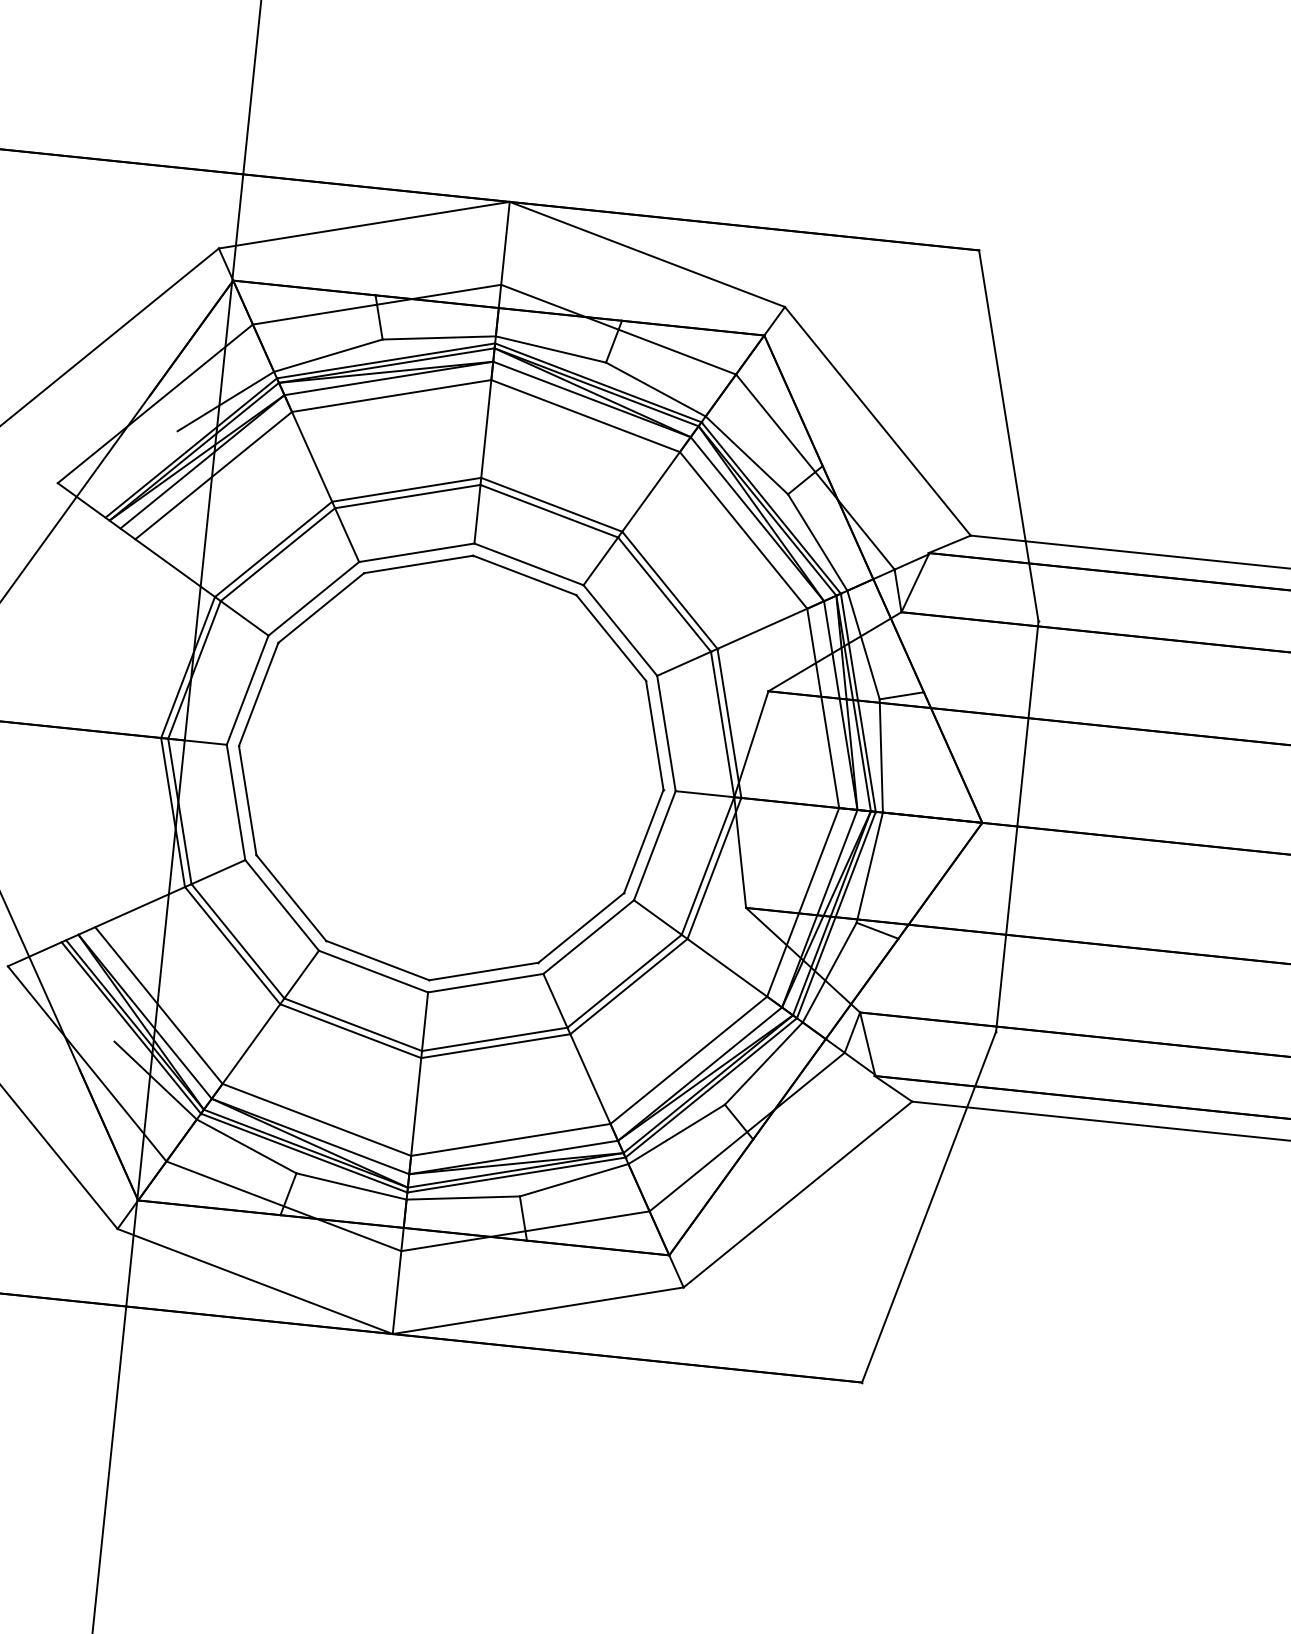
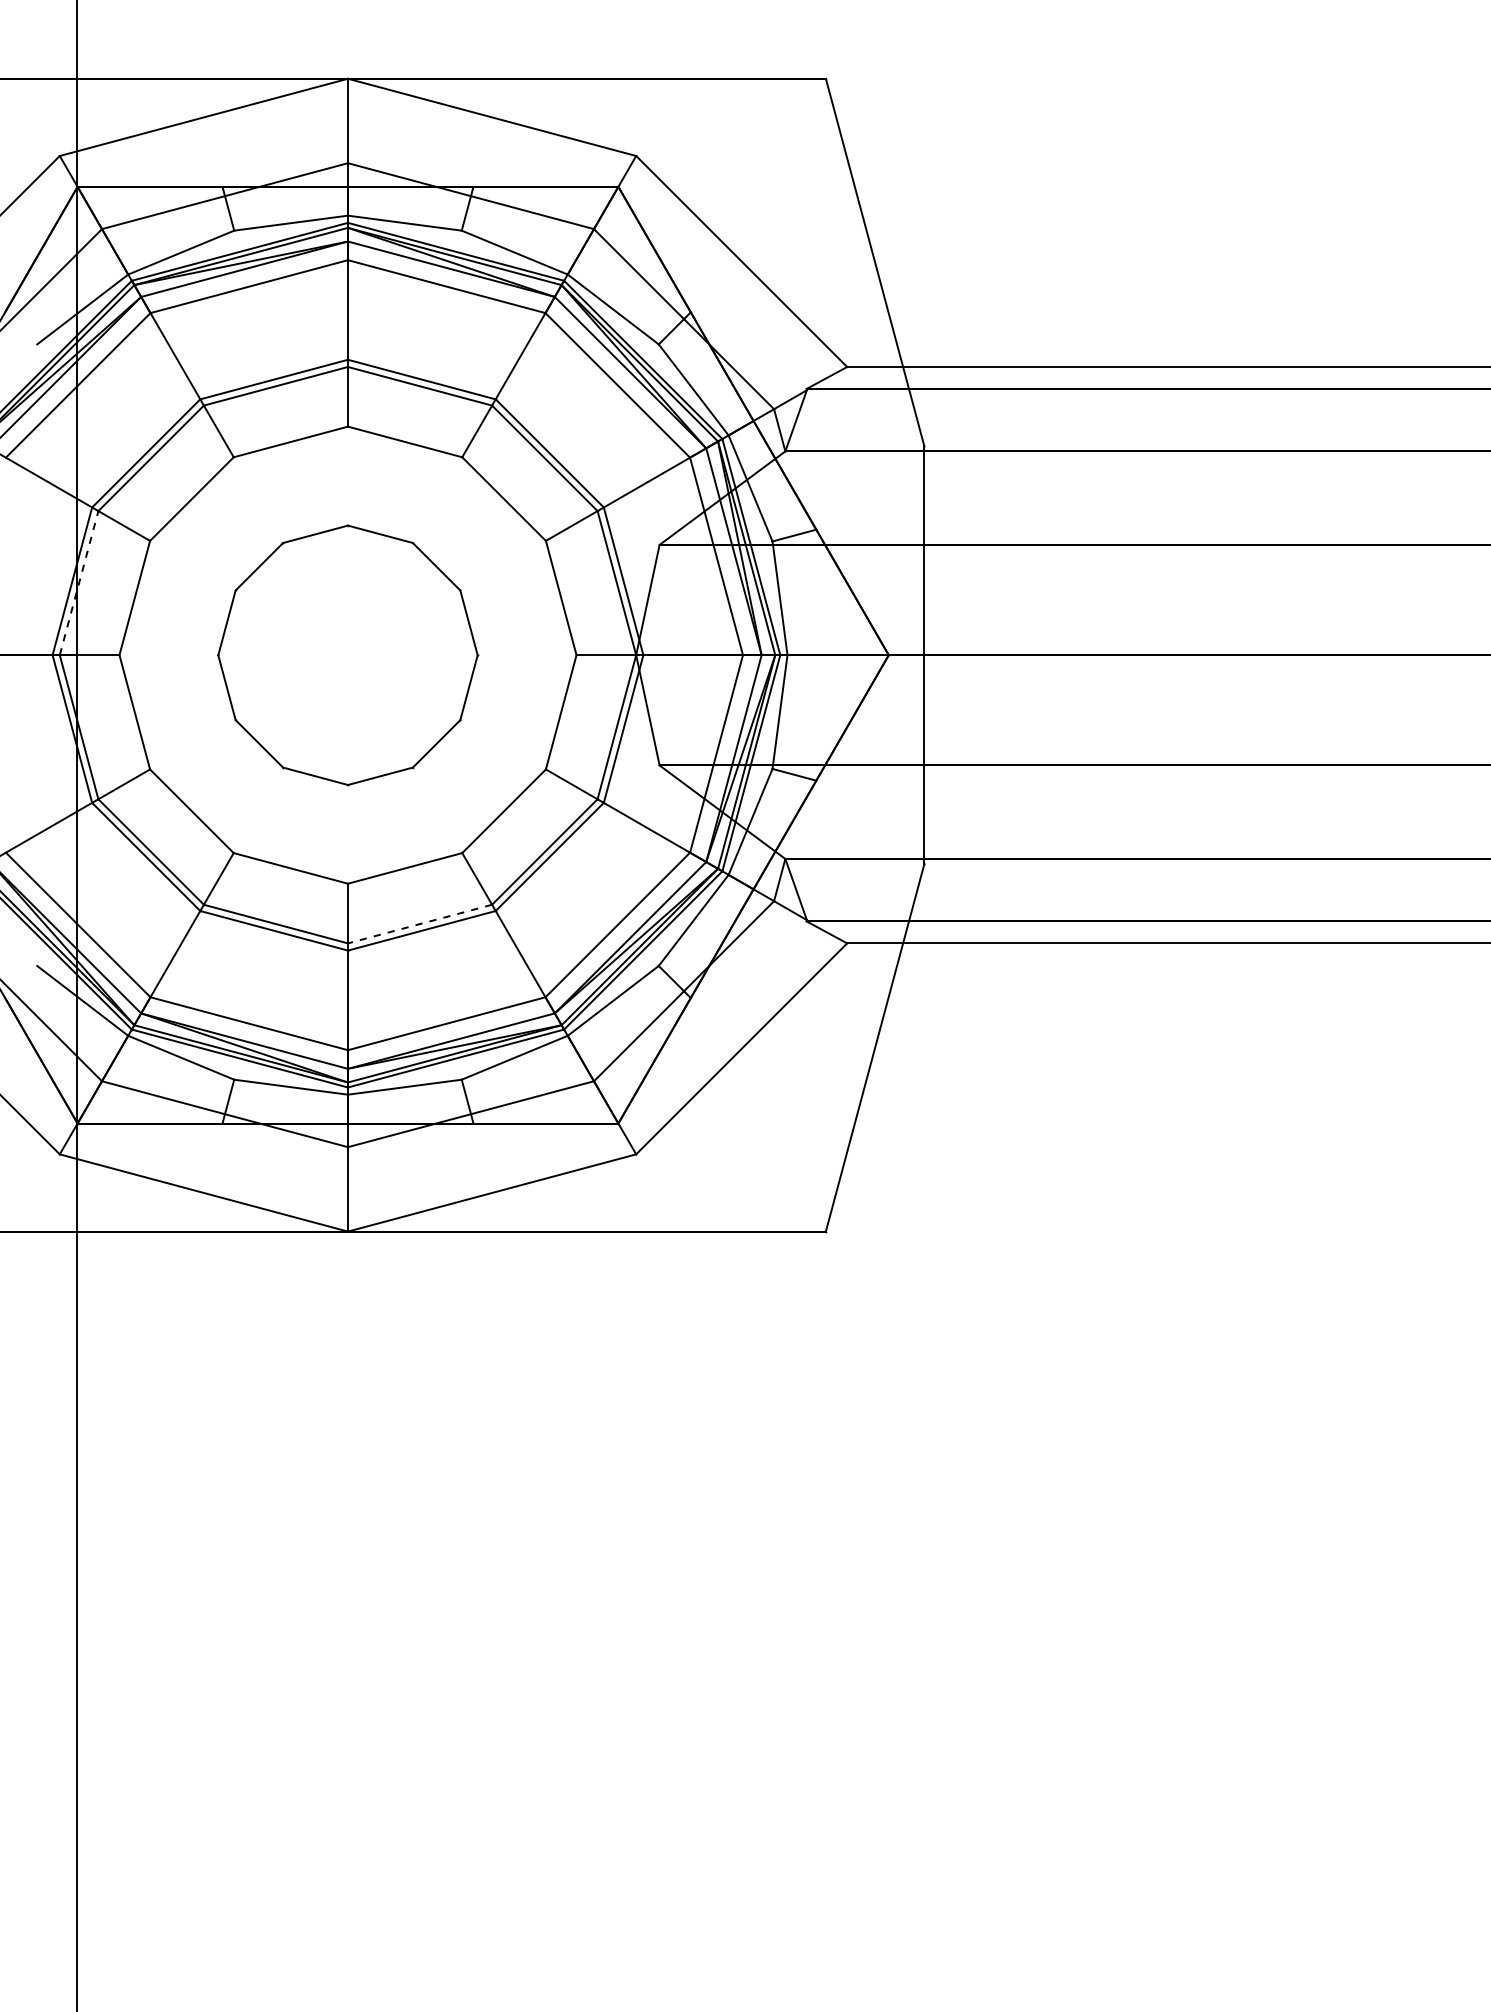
line: (194, 670) -> (79, 583), solid -> dashed
part: (450, 768) -> (347, 655), size x0.6
line: (495, 1039) -> (420, 924), solid -> dashed

